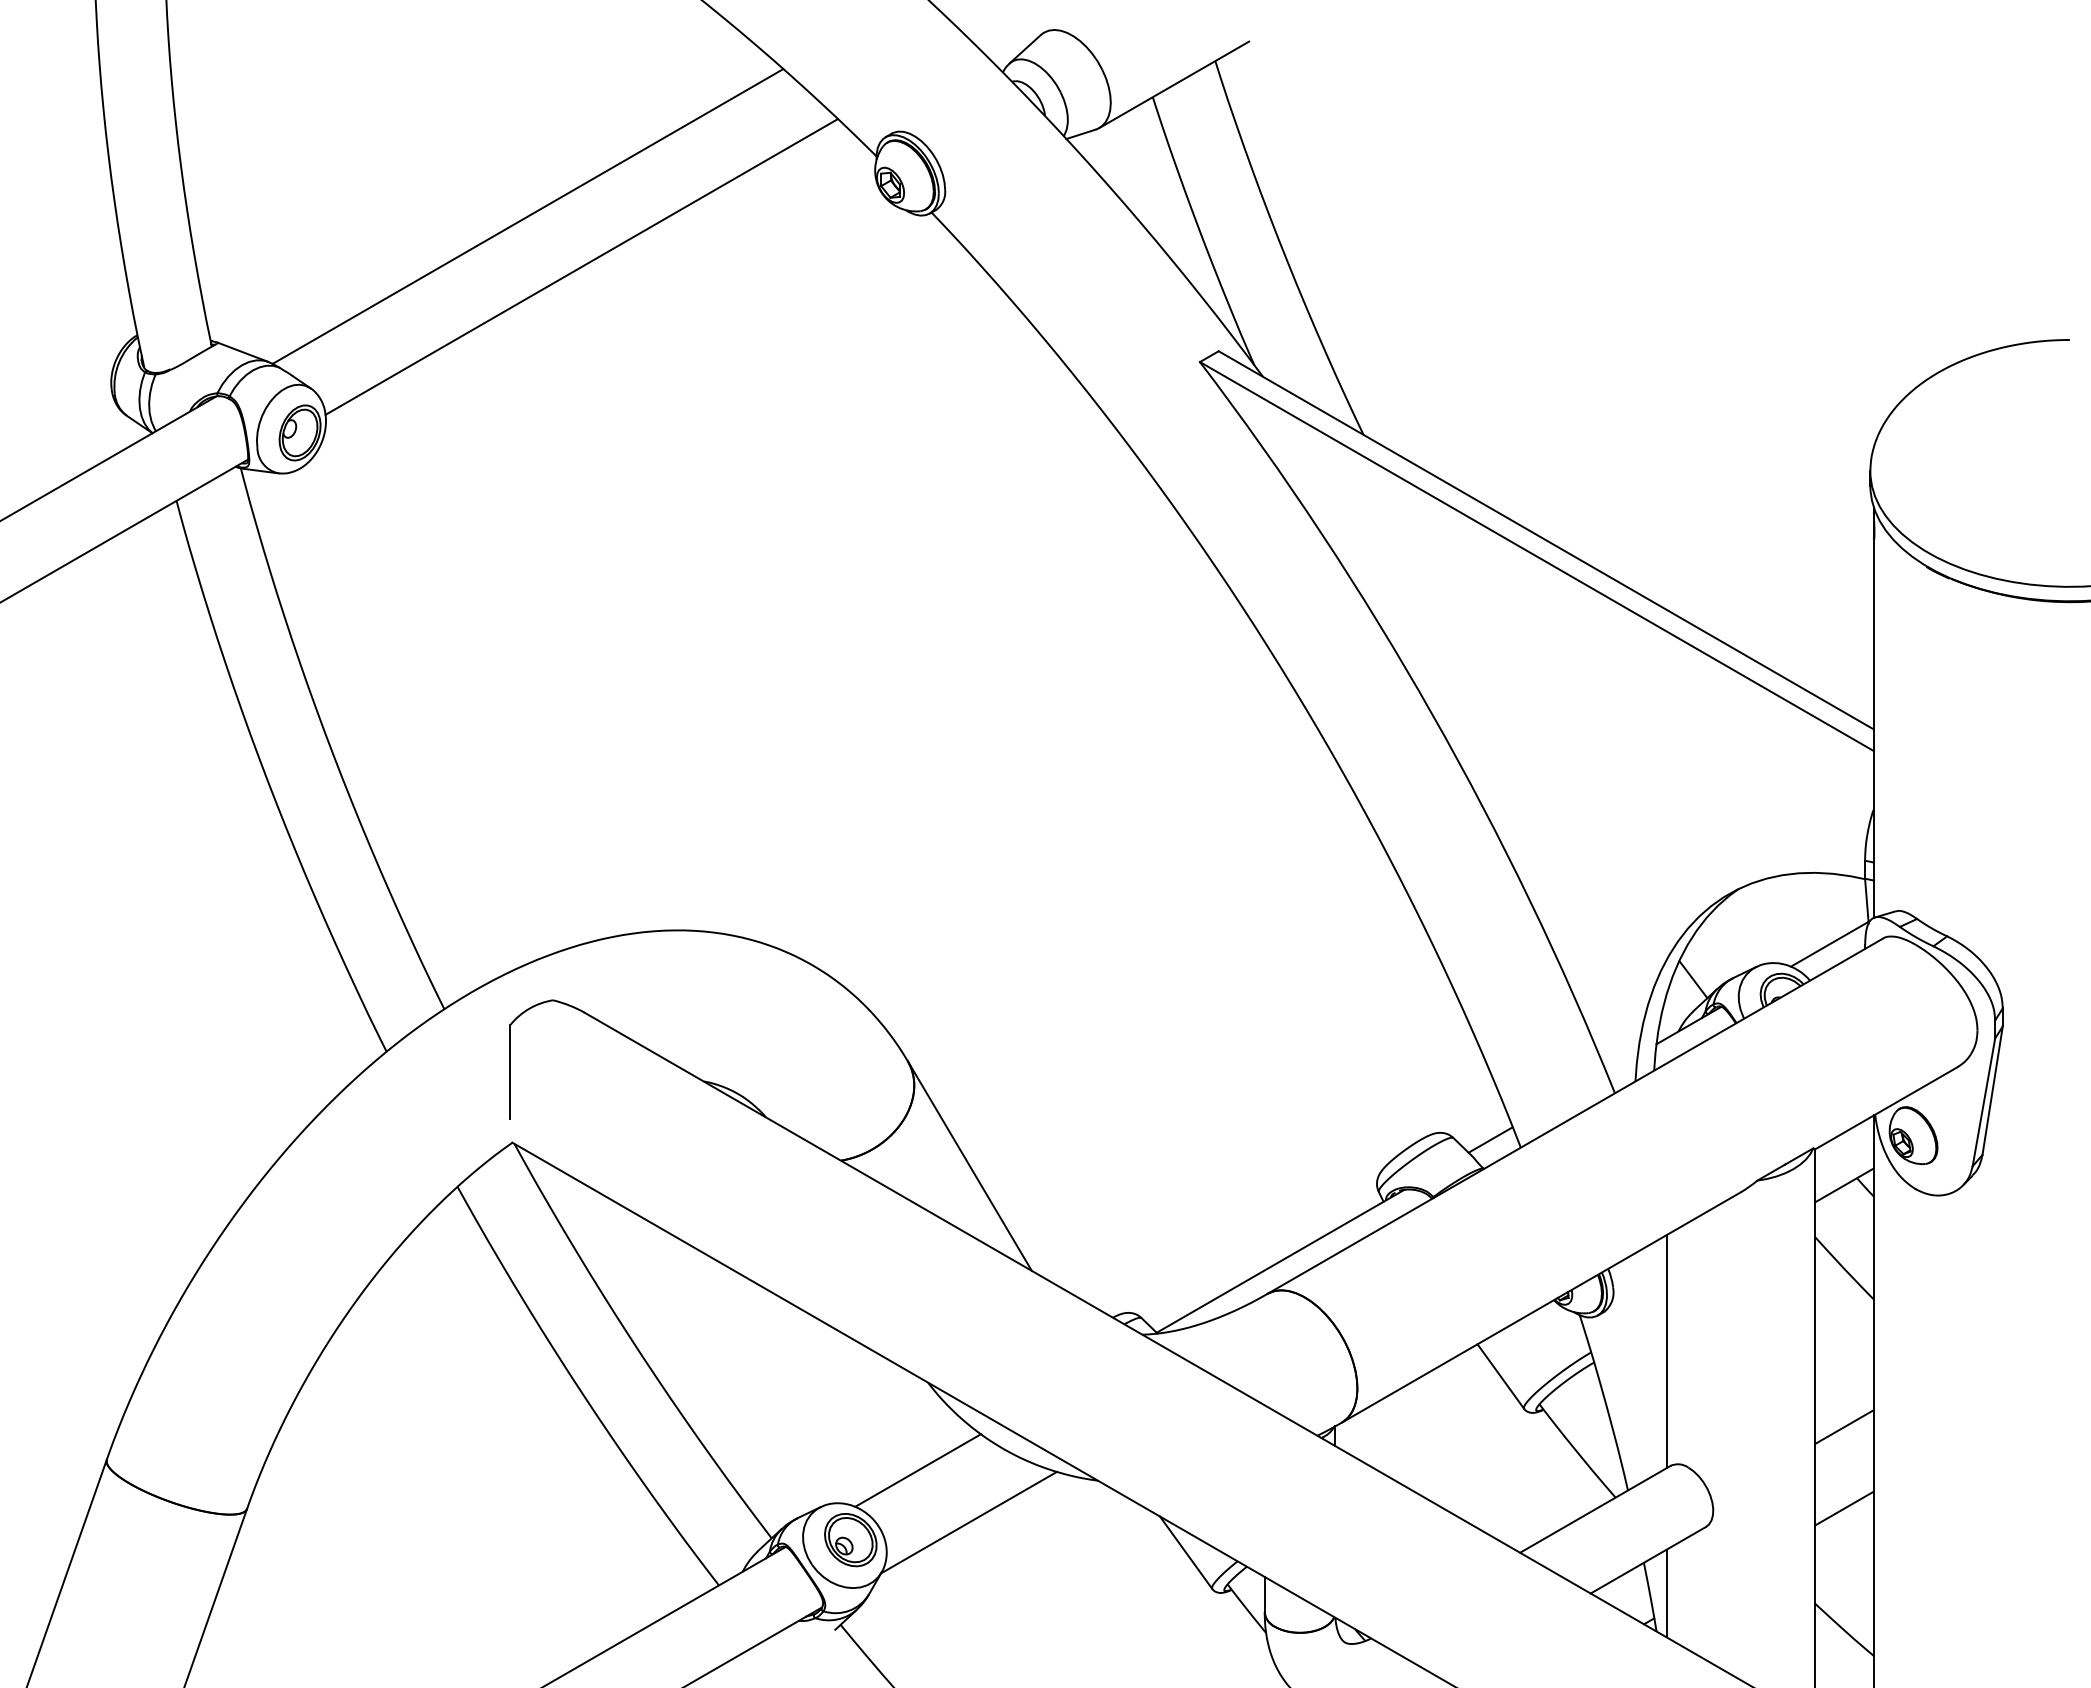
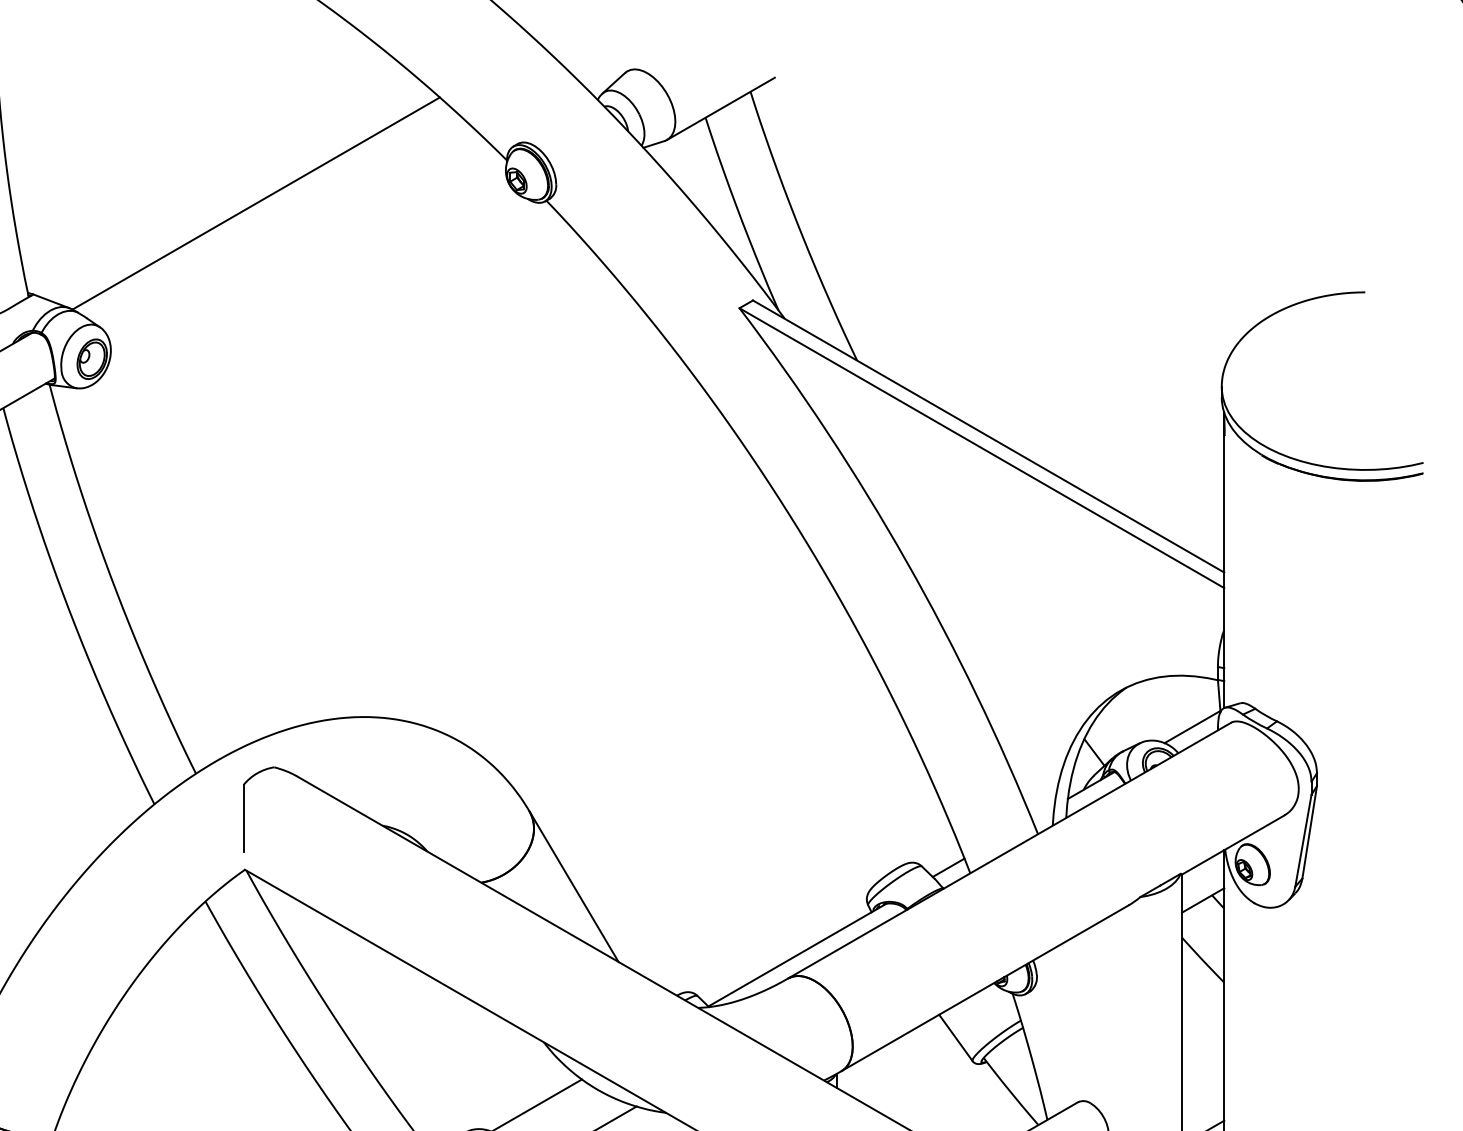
line: (581, 266) -> (294, 239), removed
line: (1666, 1351) -> (1075, 1019), removed
line: (1844, 1426) -> (1203, 1073), removed

